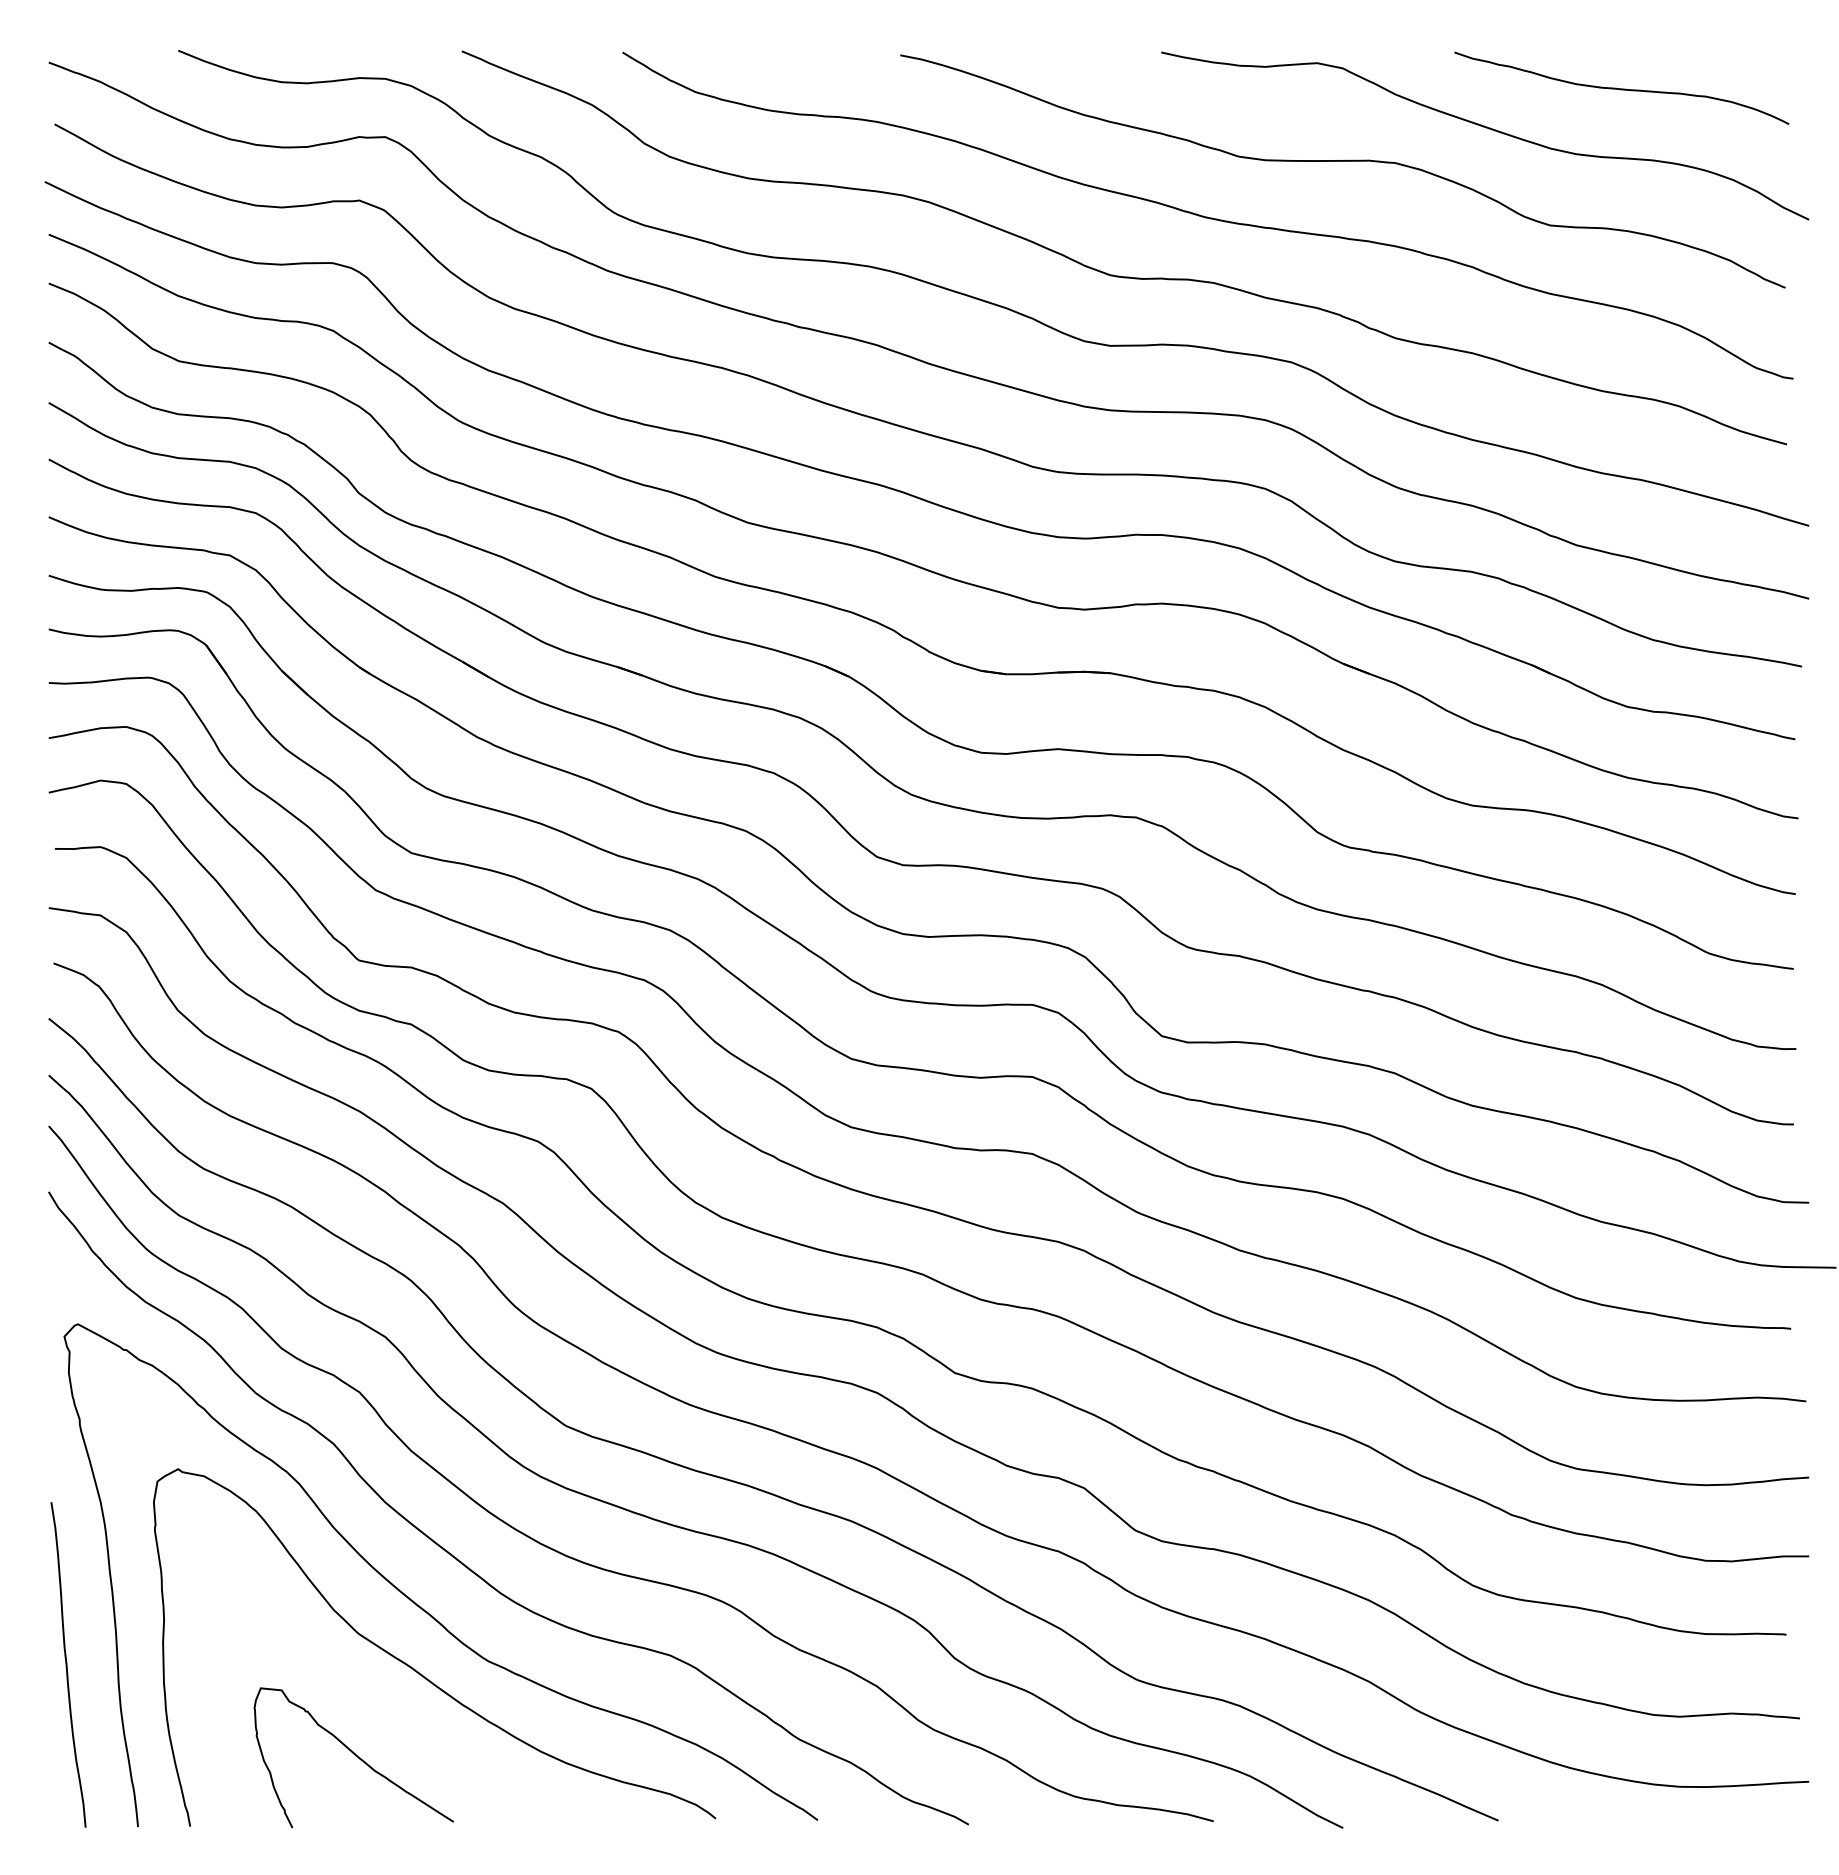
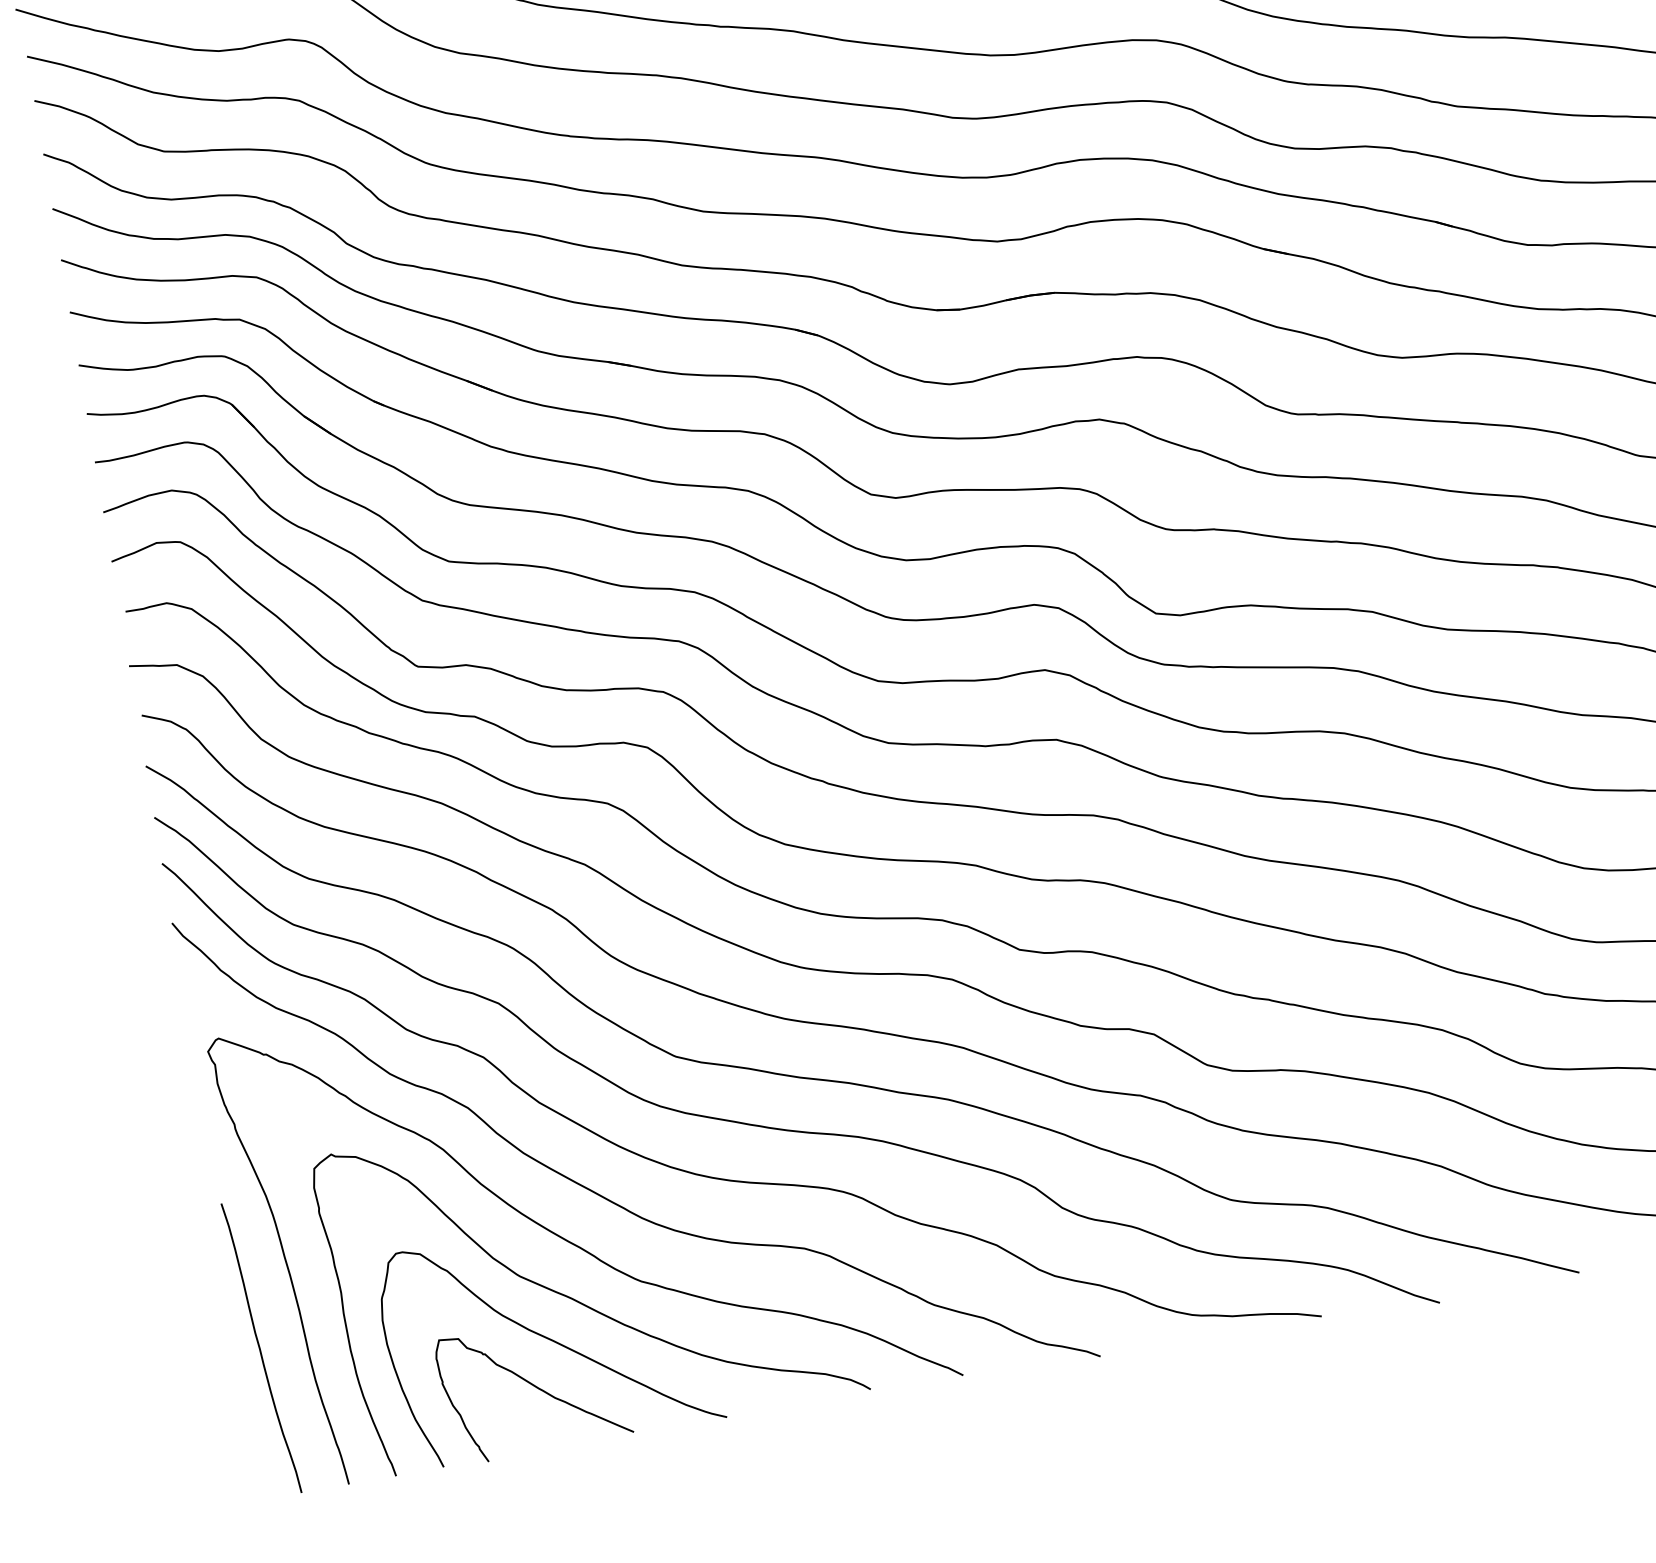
curve: (379, 1705) -> (549, 1337), added

